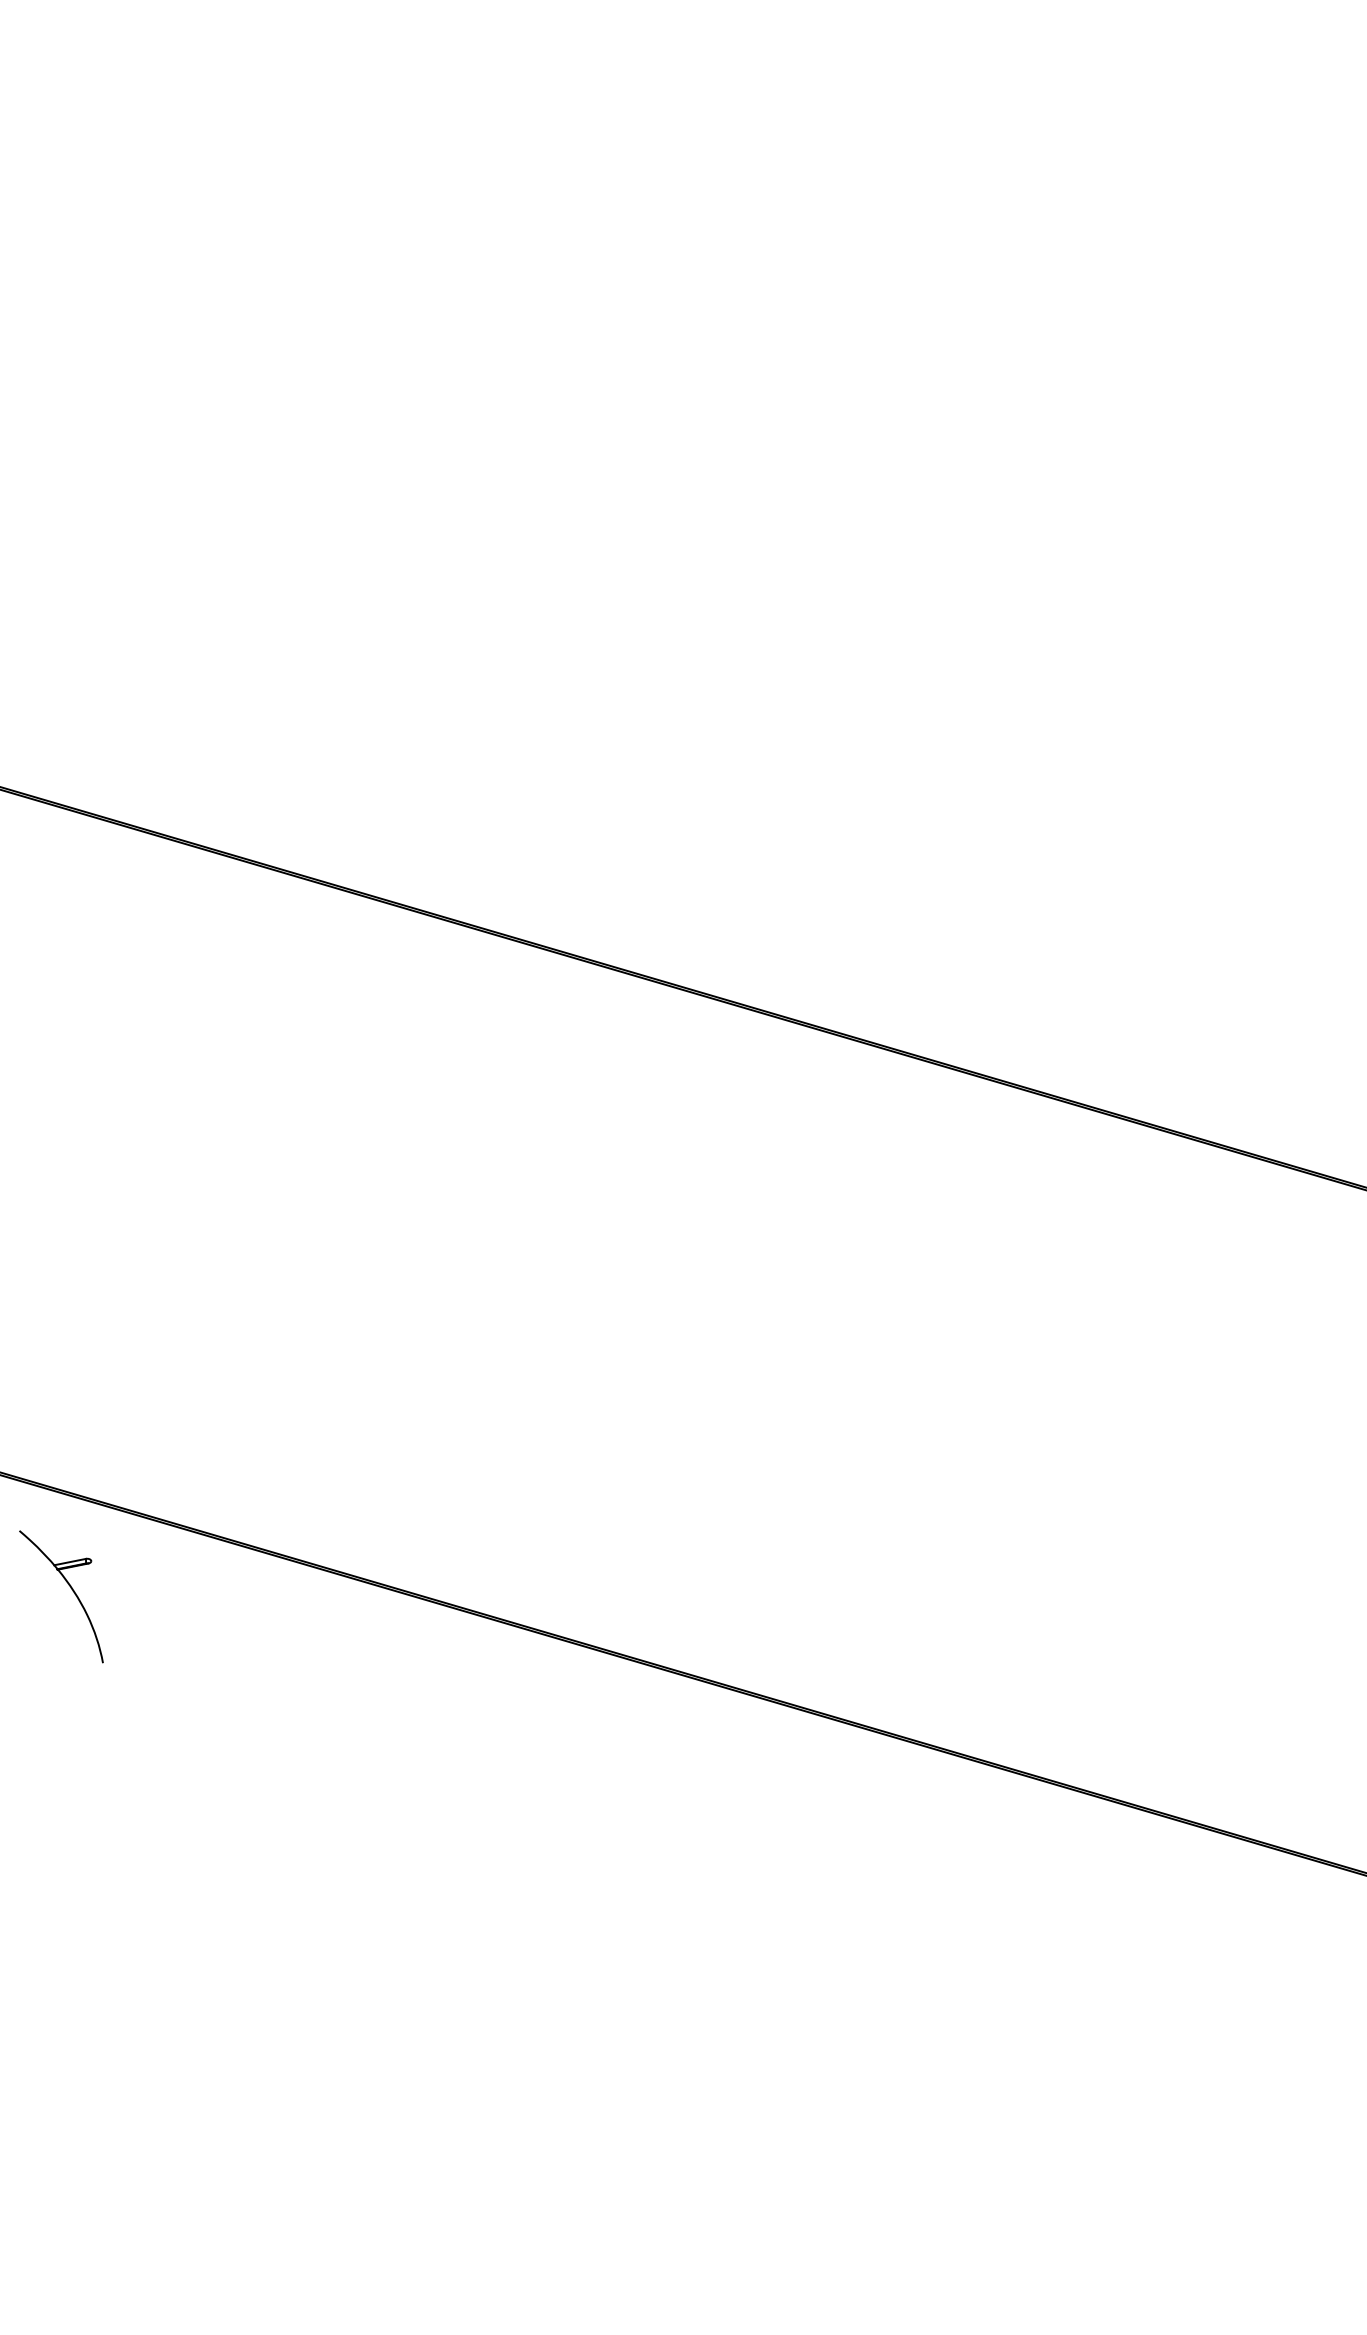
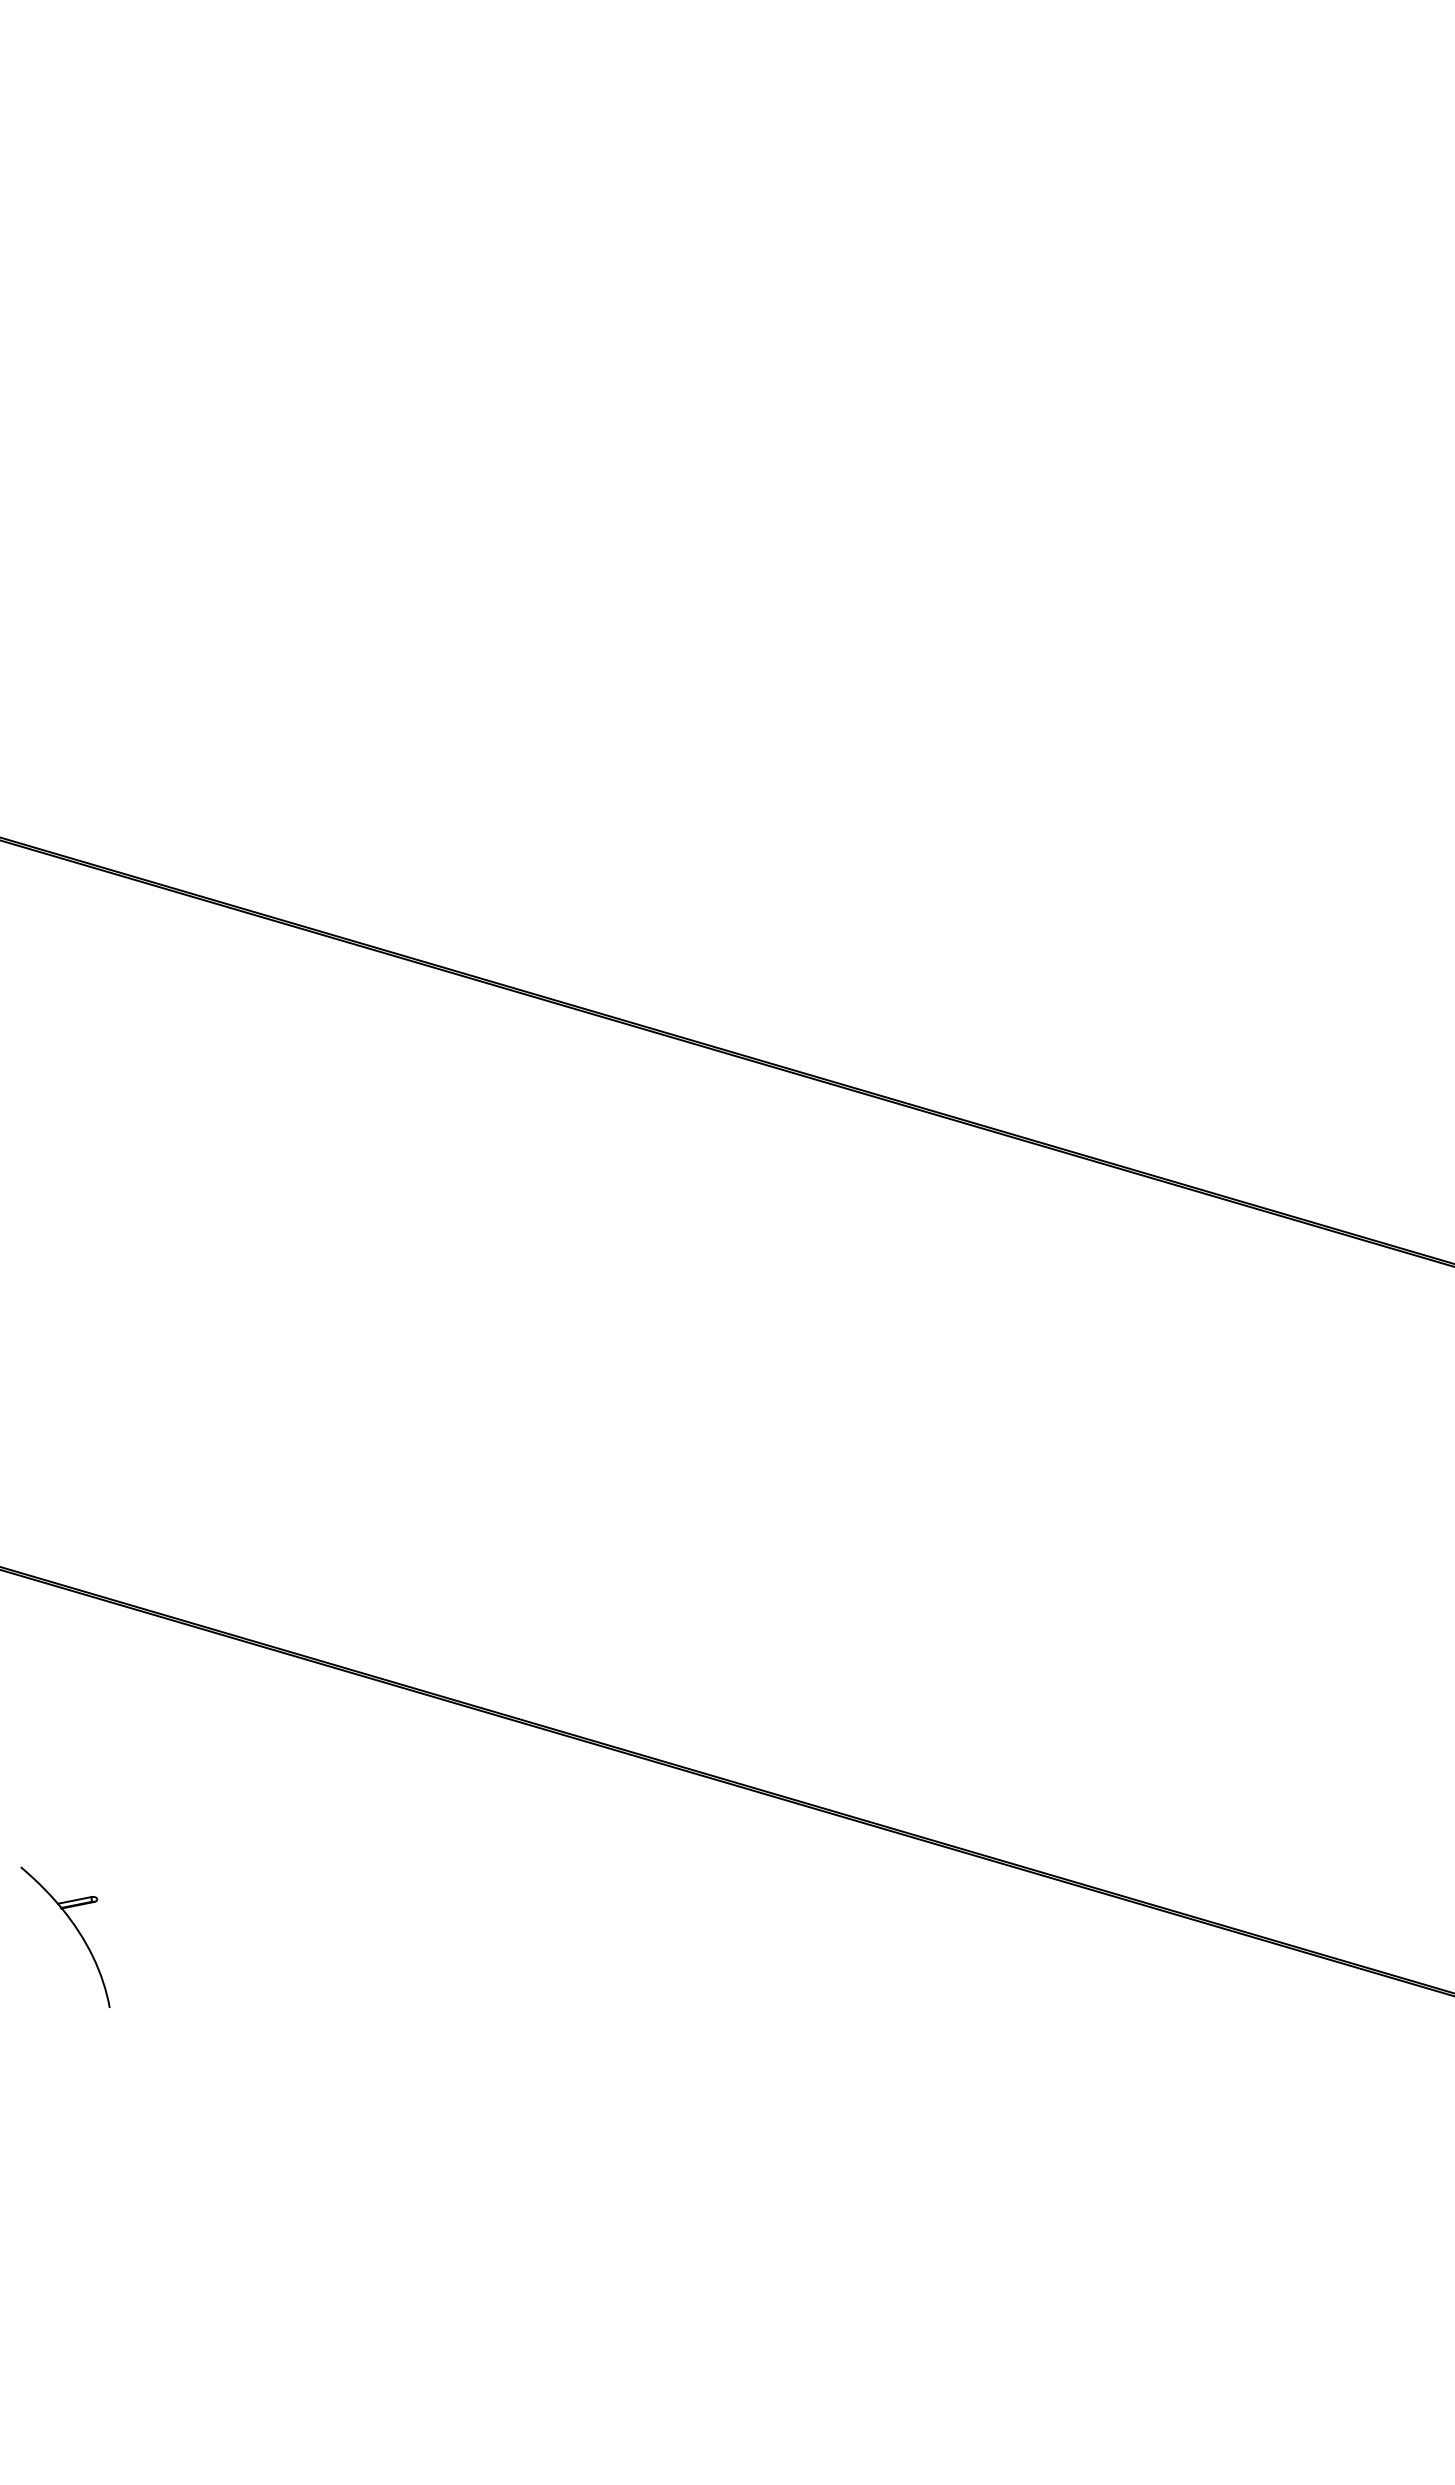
part: (71, 1590) -> (76, 1930), moved

